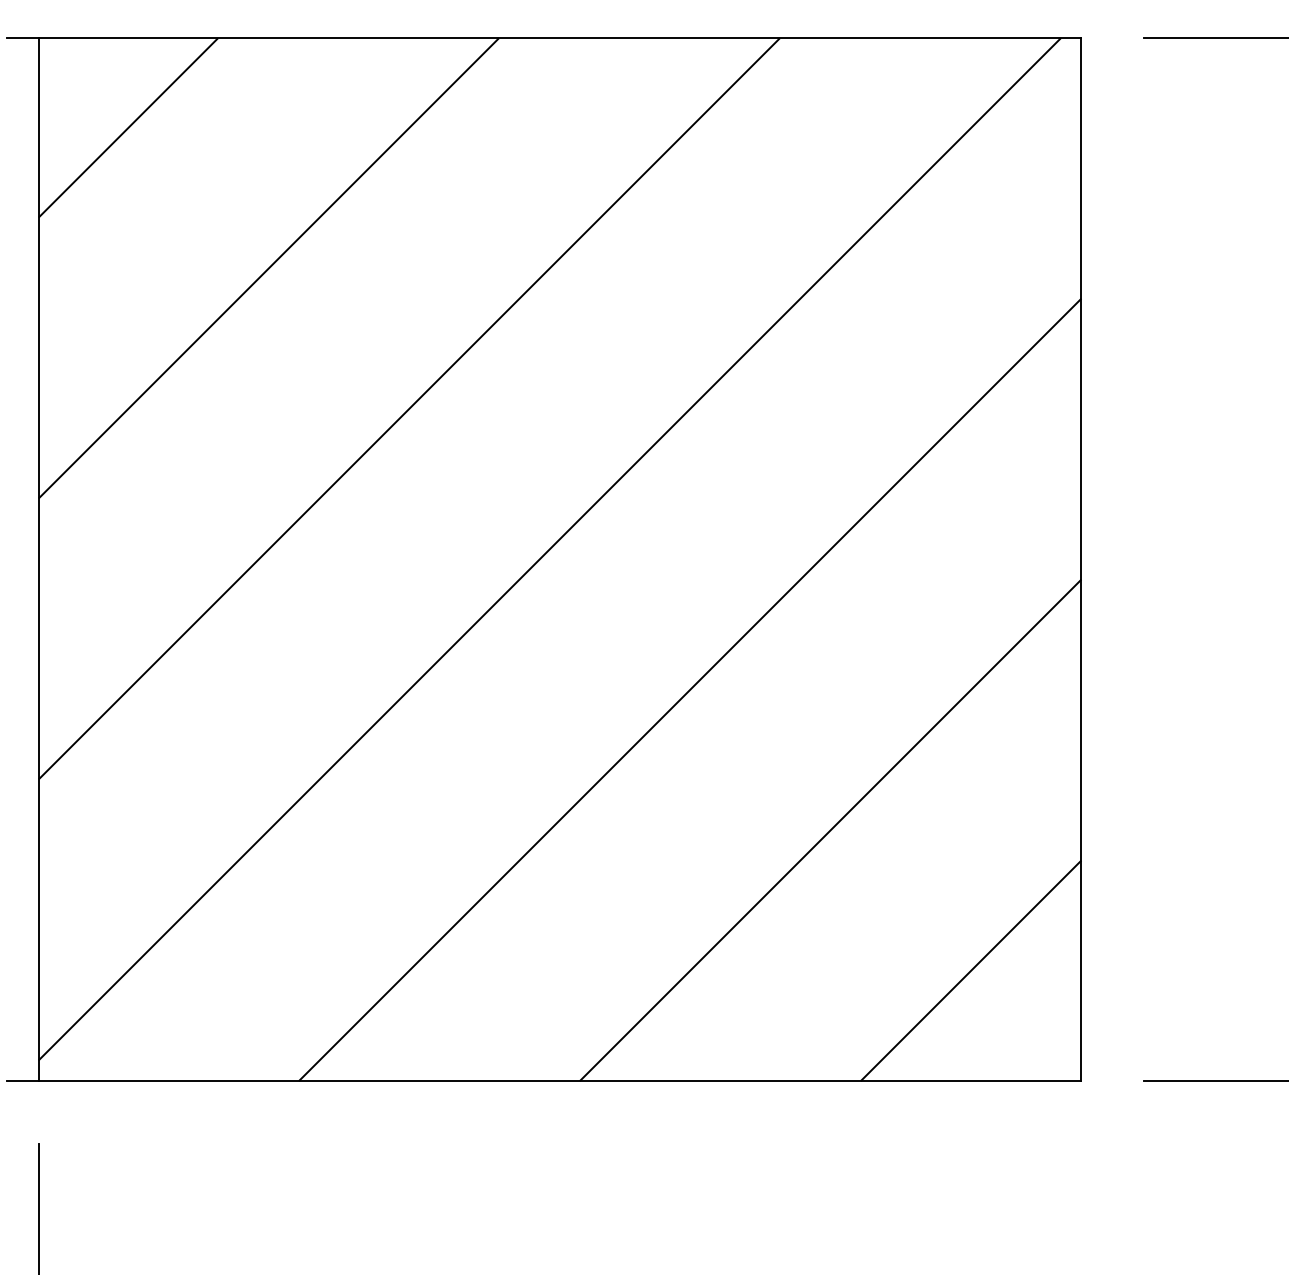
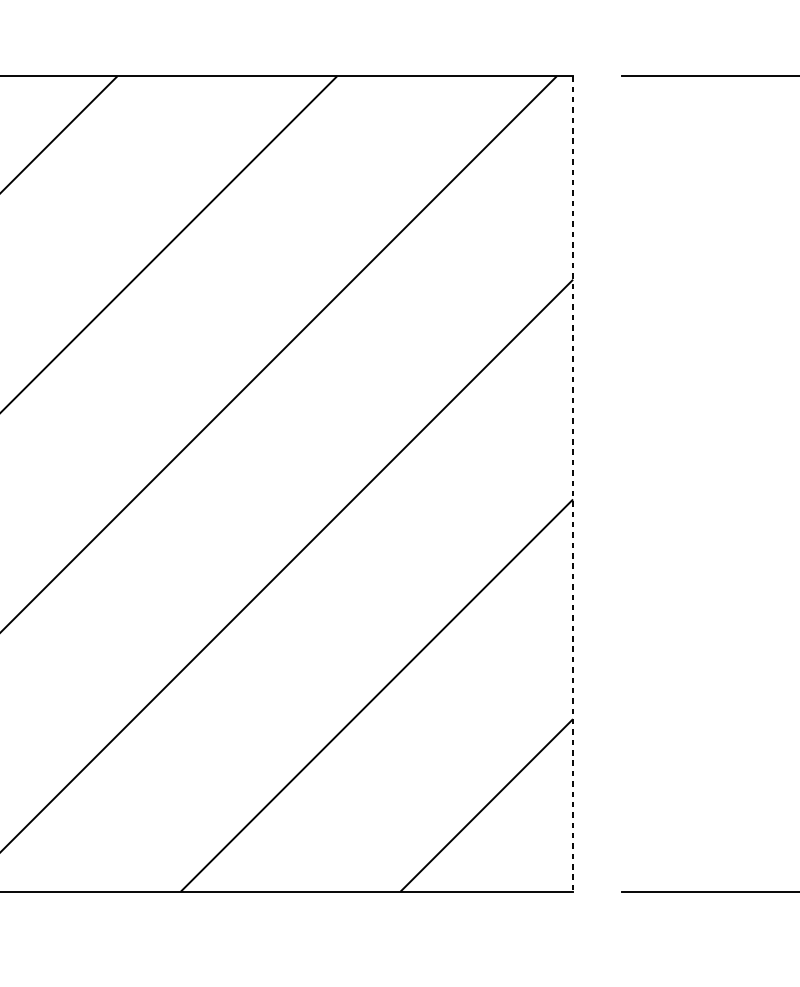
line: (1081, 560) -> (573, 484), solid -> dashed

